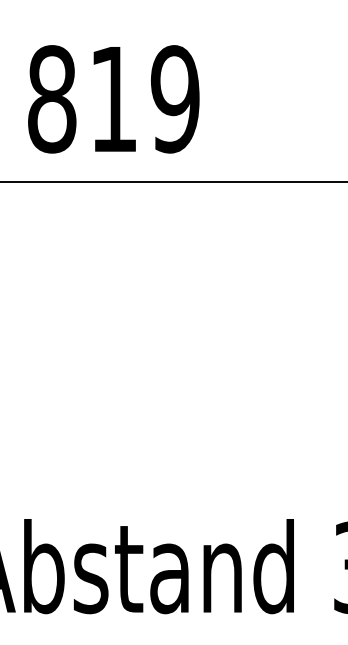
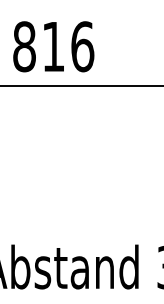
text: (175, 98) -> (82, 46), 819 -> 816

